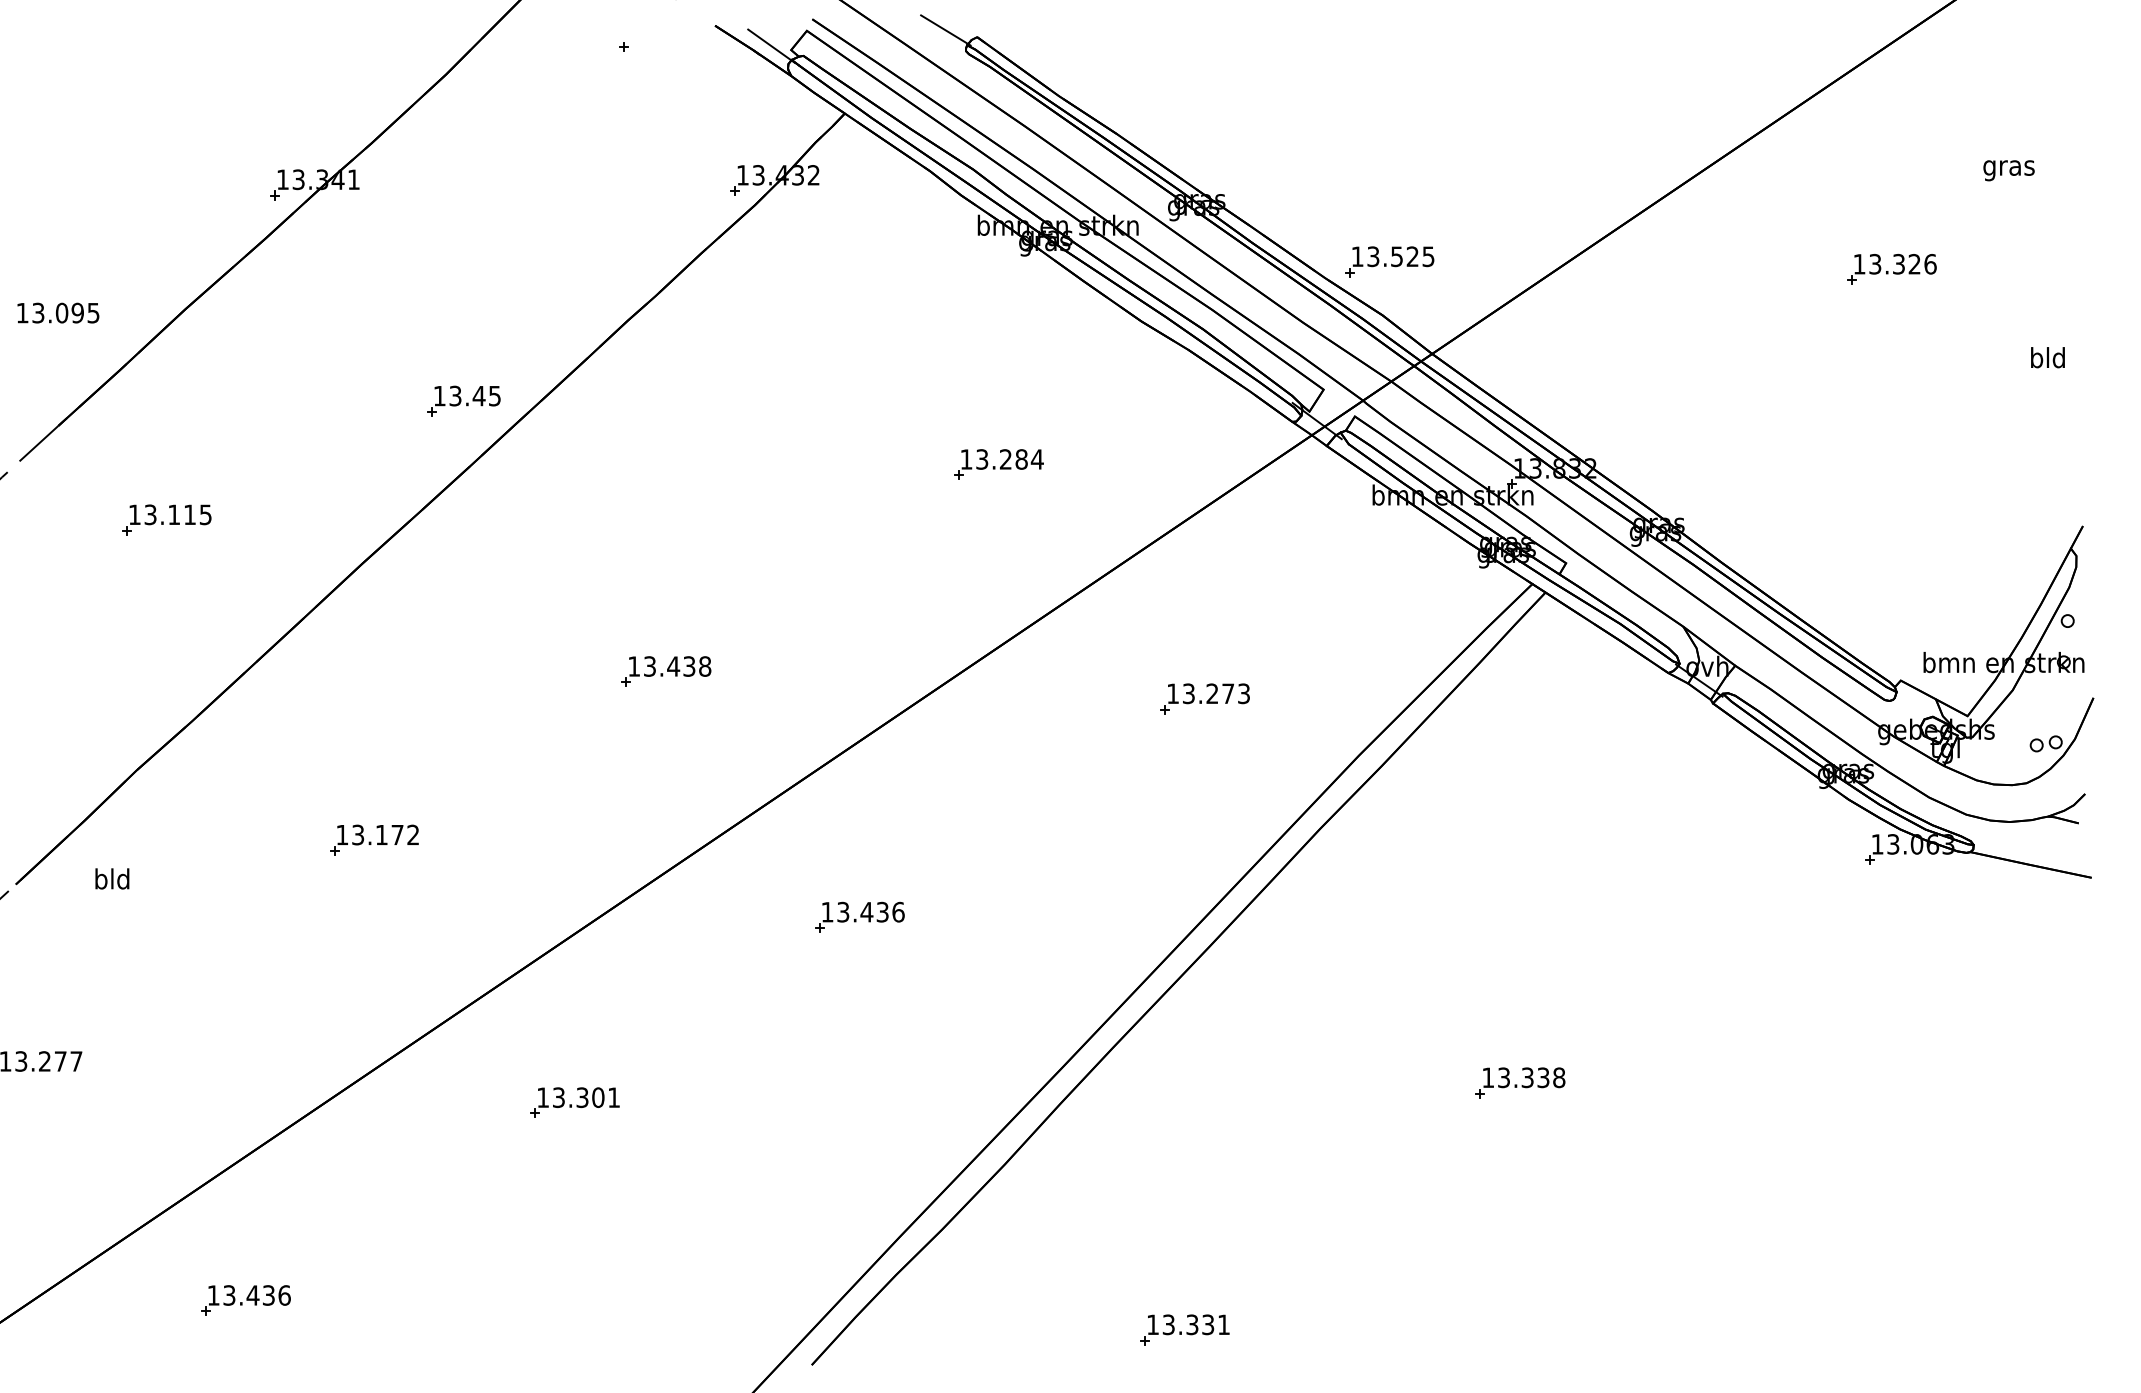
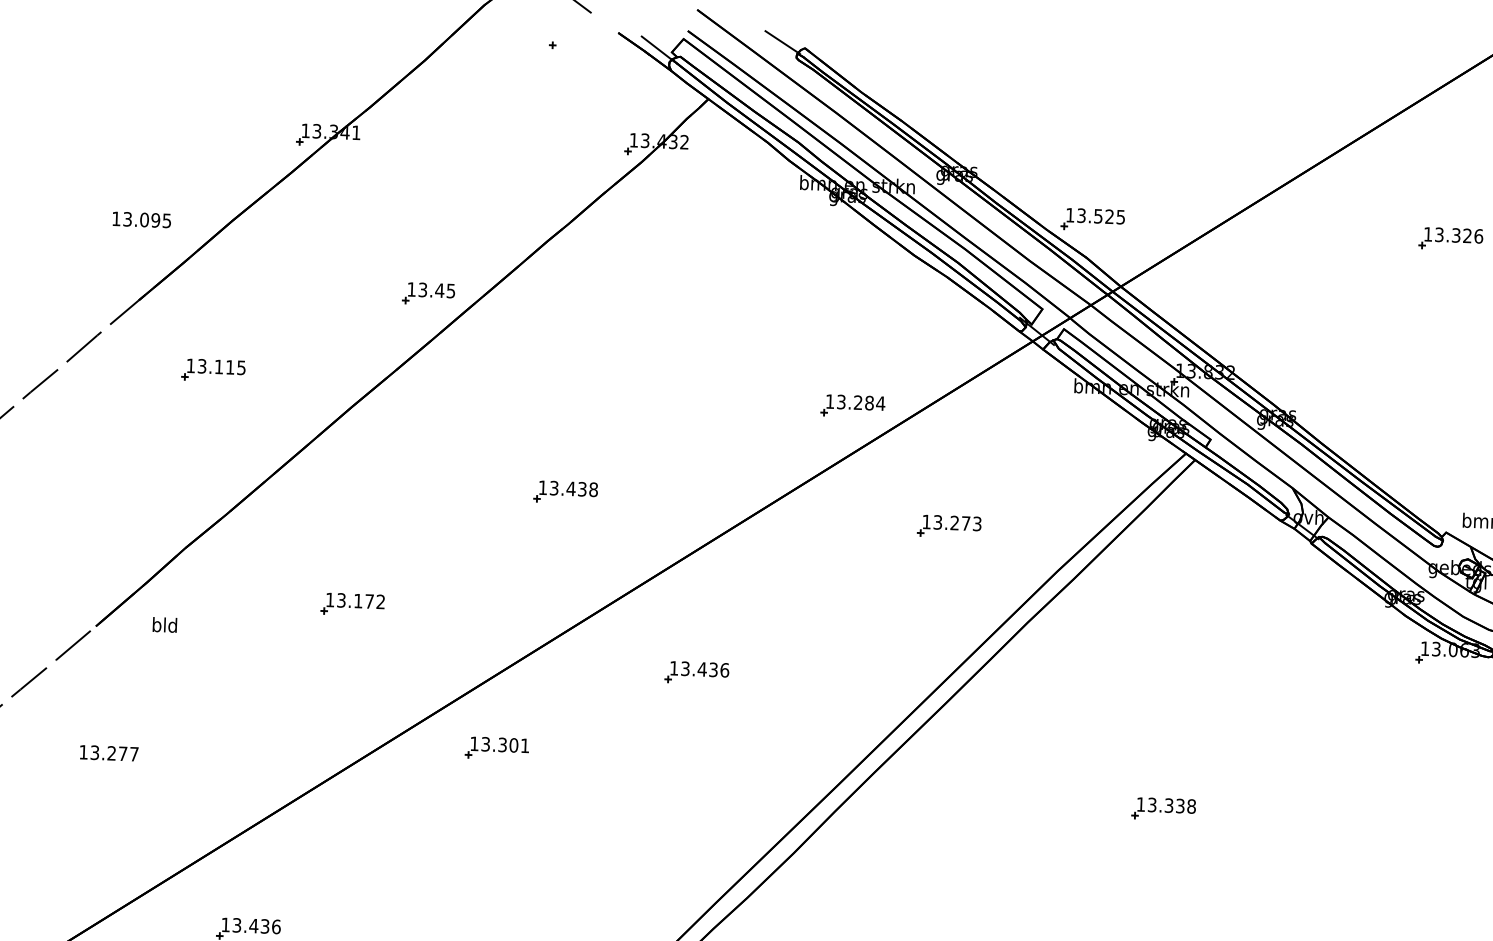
part: (998, 464) -> (852, 406), moved
part: (574, 1102) -> (496, 748), moved

